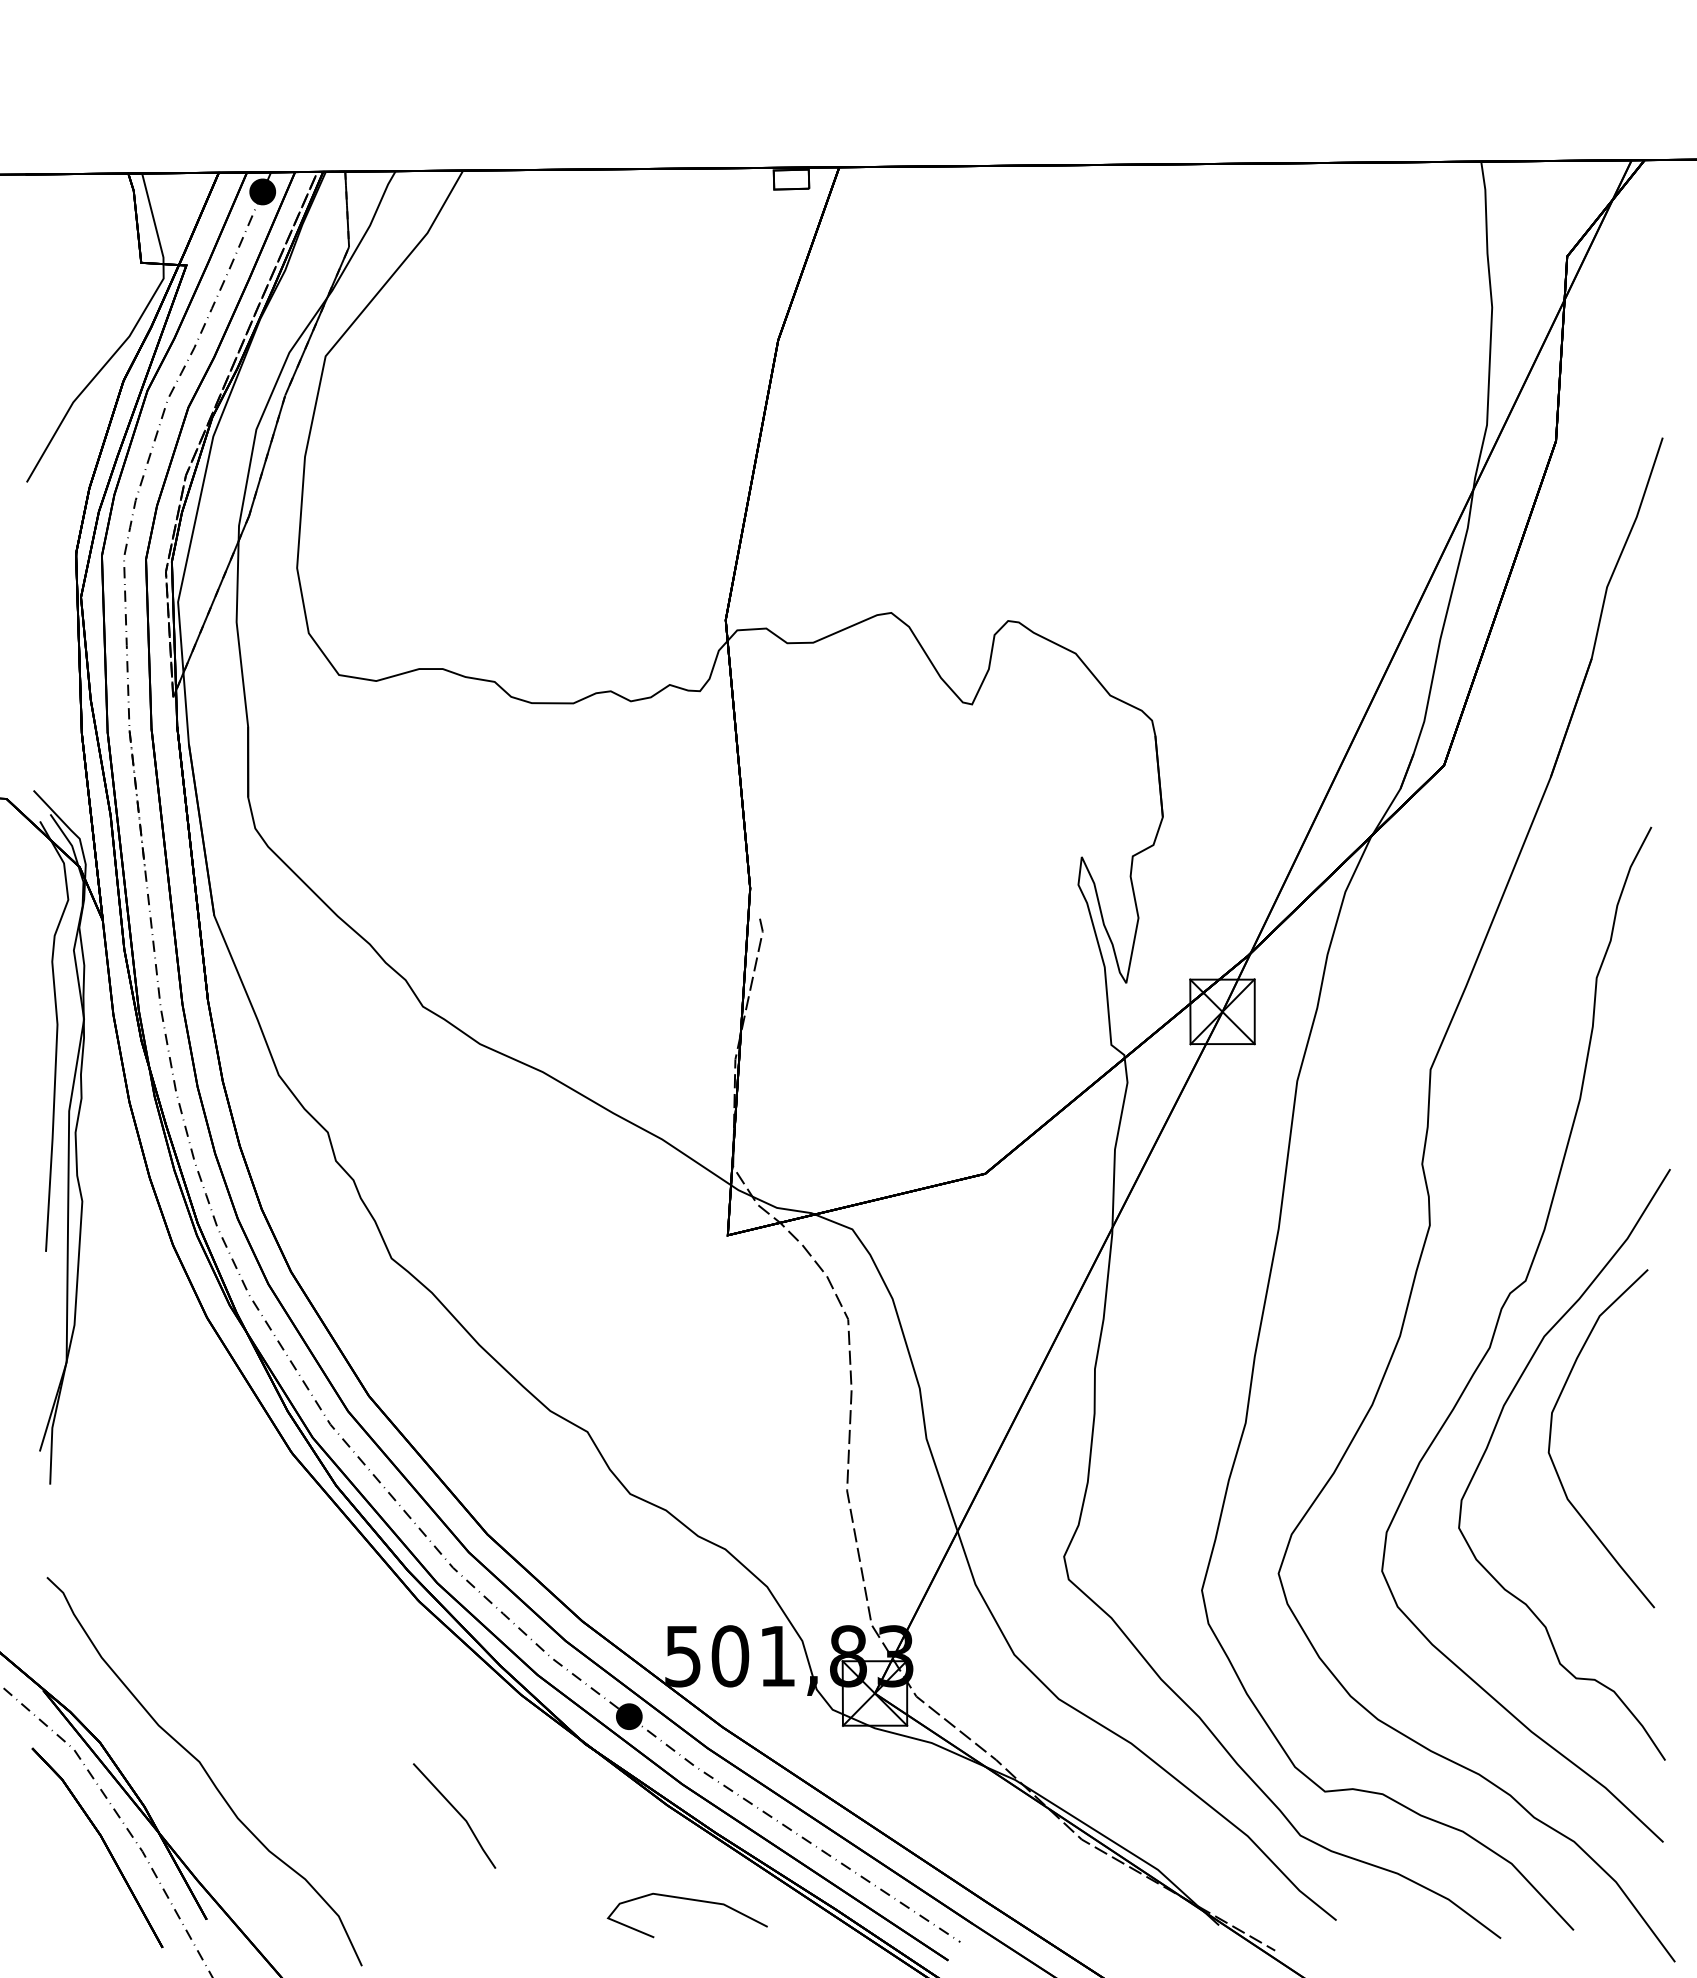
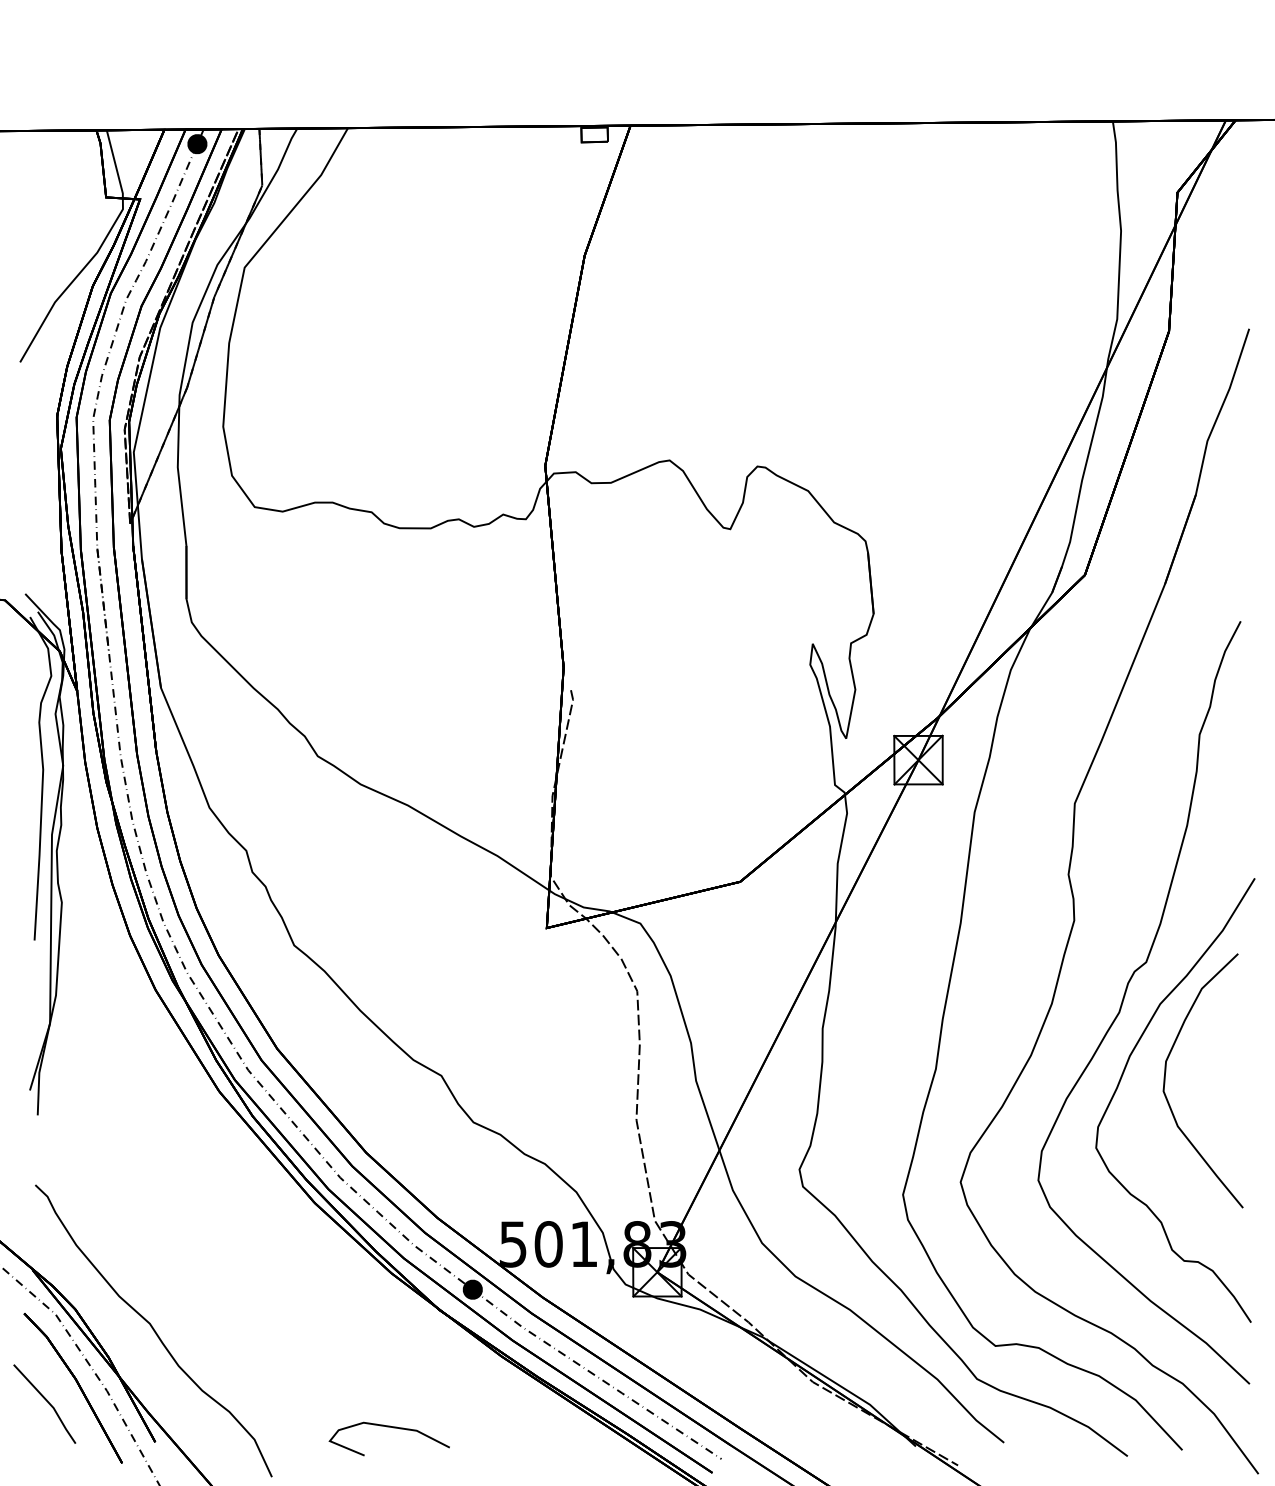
line: (457, 1813) -> (46, 1402), moved
curve: (689, 1900) -> (391, 1427), moved

